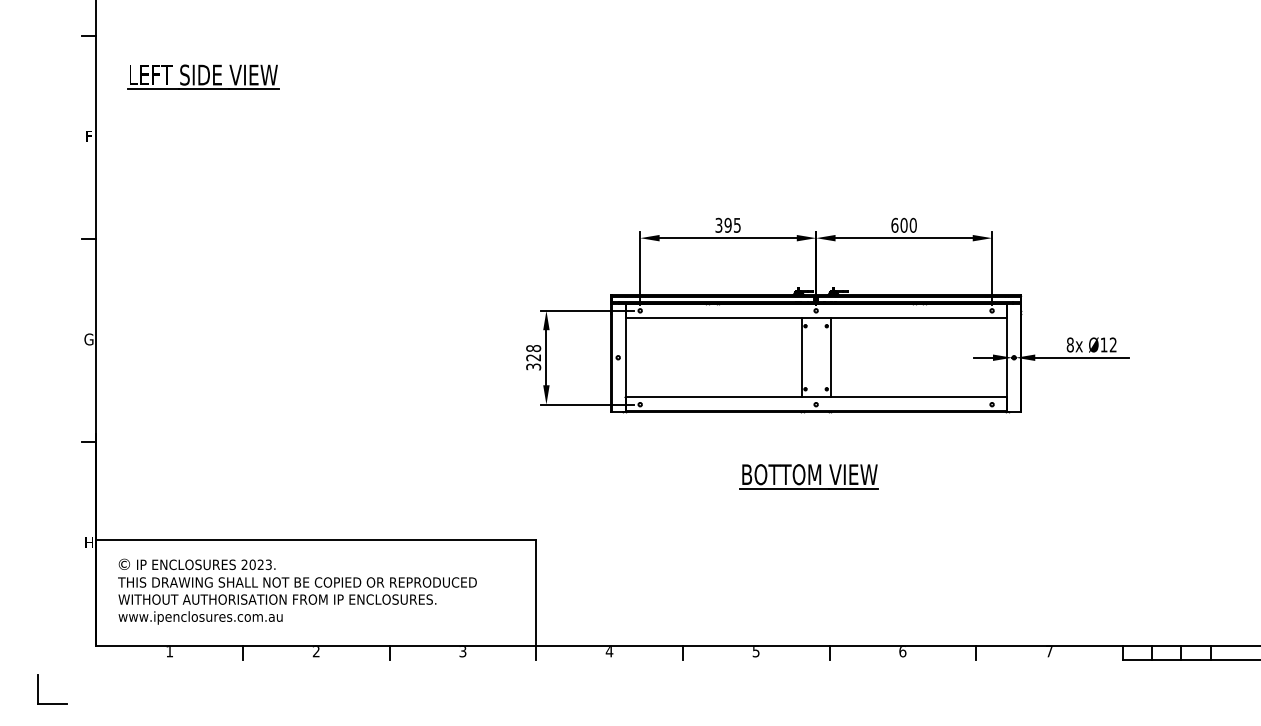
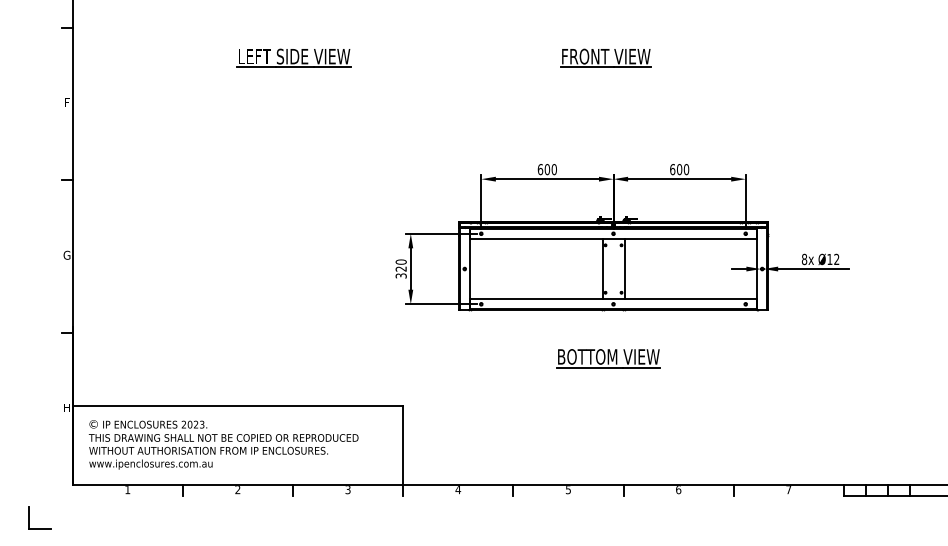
part: (203, 76) -> (294, 57), moved
part: (805, 76) -> (605, 57), added
text: (727, 224) -> (546, 168), 395 -> 600
text: (533, 348) -> (401, 262), 328 -> 320

